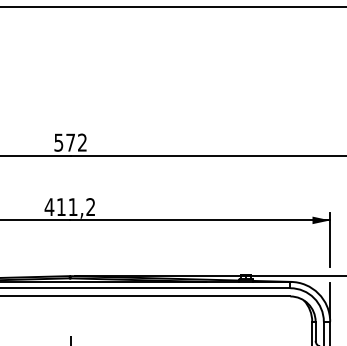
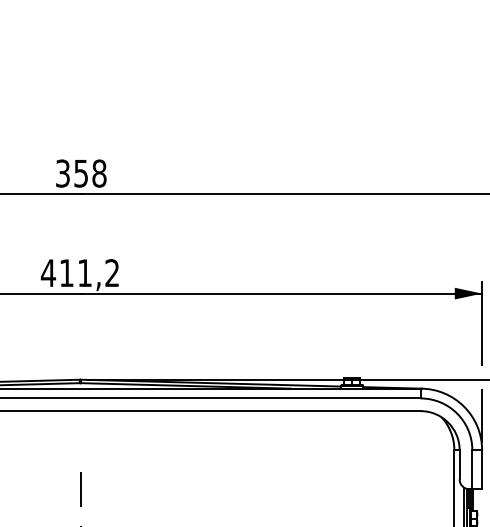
text: (70, 142) -> (80, 173), 572 -> 358

